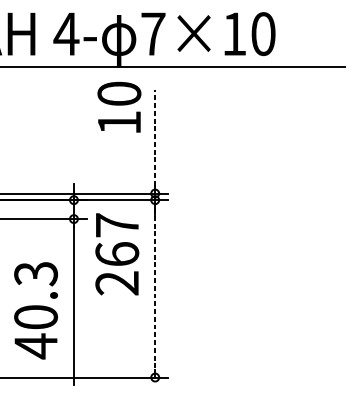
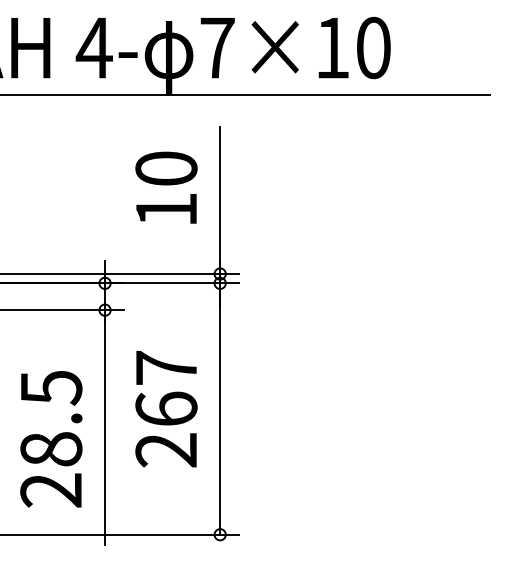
text: (119, 107) -> (166, 187), moved
line: (155, 137) -> (220, 194), dashed -> solid
text: (117, 254) -> (166, 409), moved
line: (155, 289) -> (220, 409), dashed -> solid
text: (36, 311) -> (51, 440), 40.3 -> 28.5

